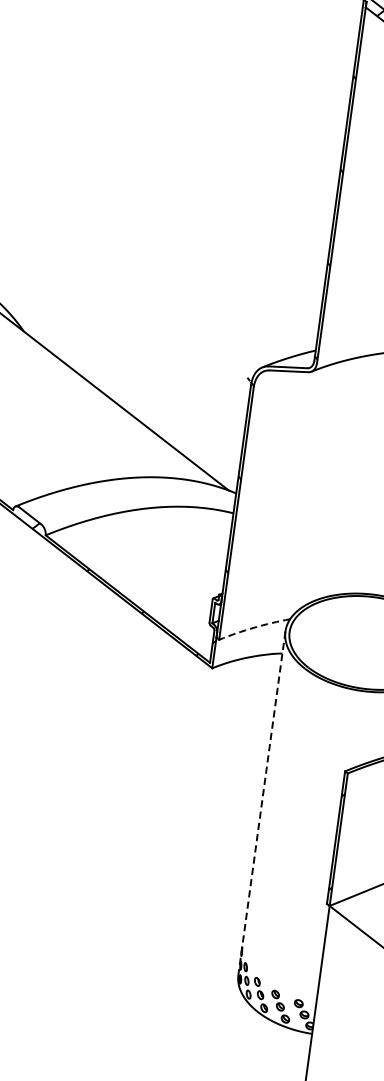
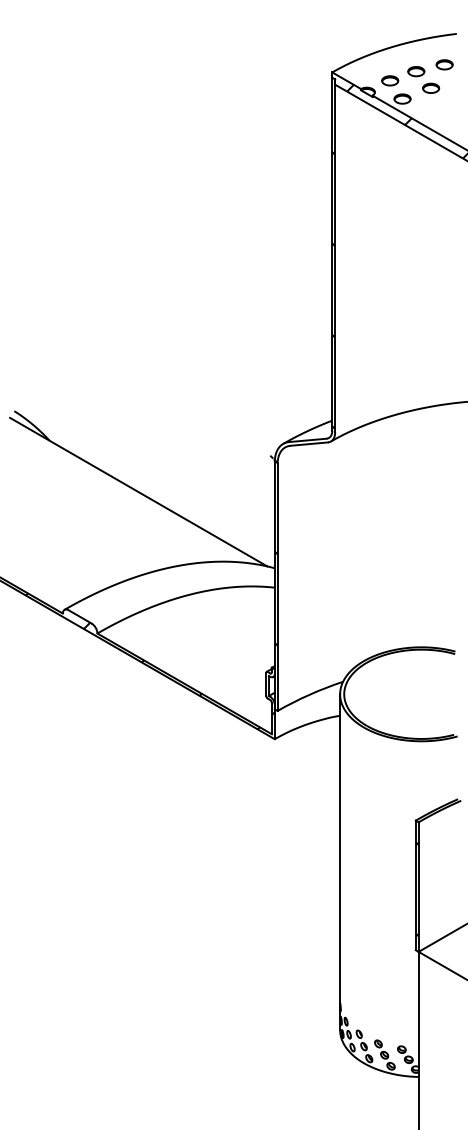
arc: (254, 627) -> (309, 694), dashed -> solid
line: (262, 803) -> (340, 862), dashed -> solid

